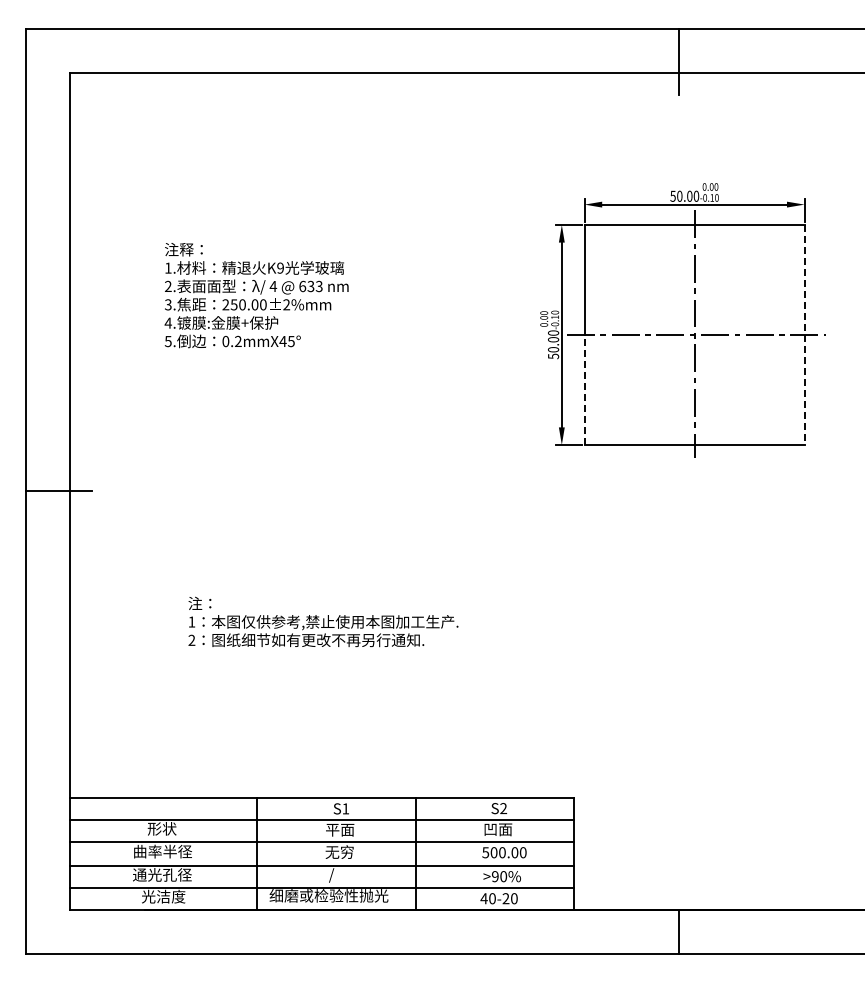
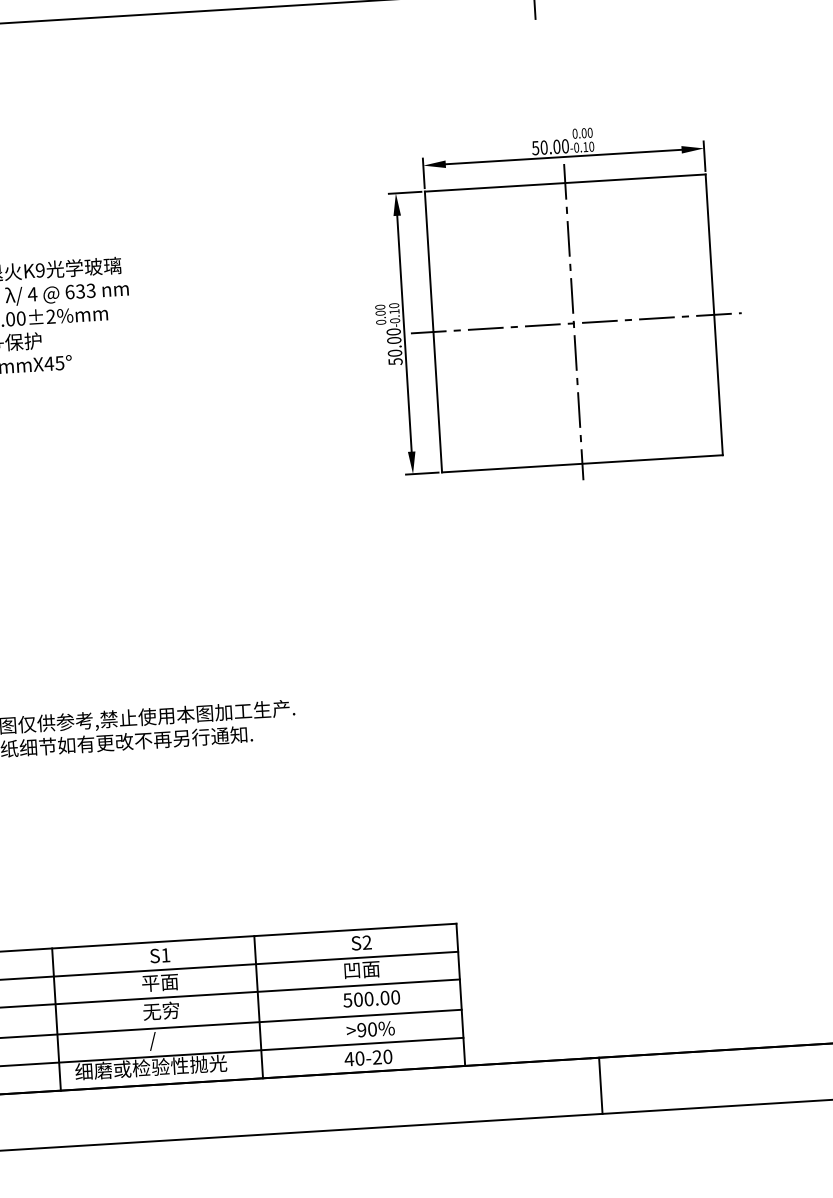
line: (804, 335) -> (714, 315), dashed -> solid
line: (584, 389) -> (437, 401), dashed -> solid

